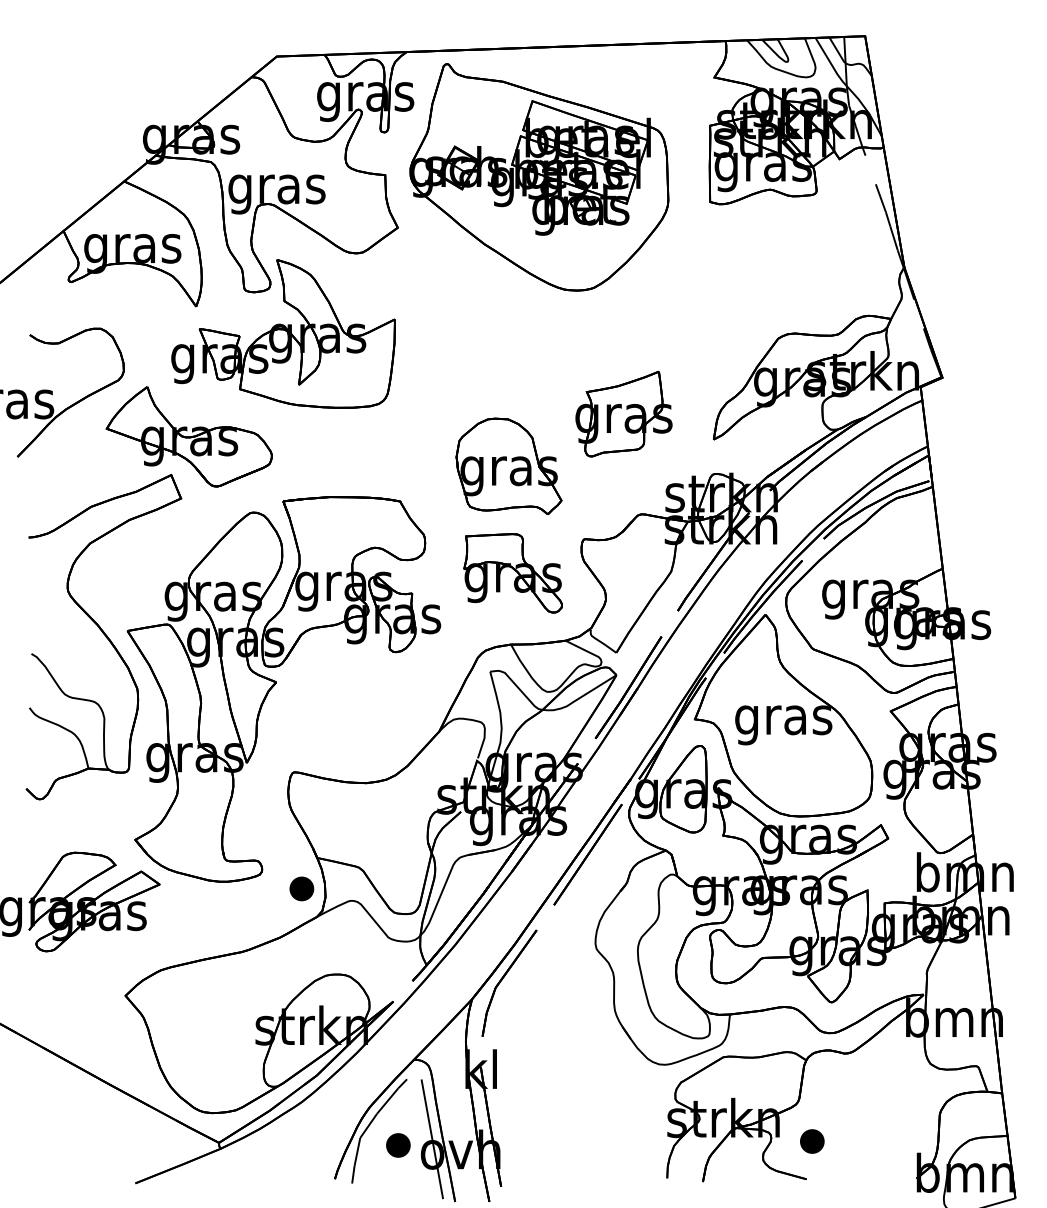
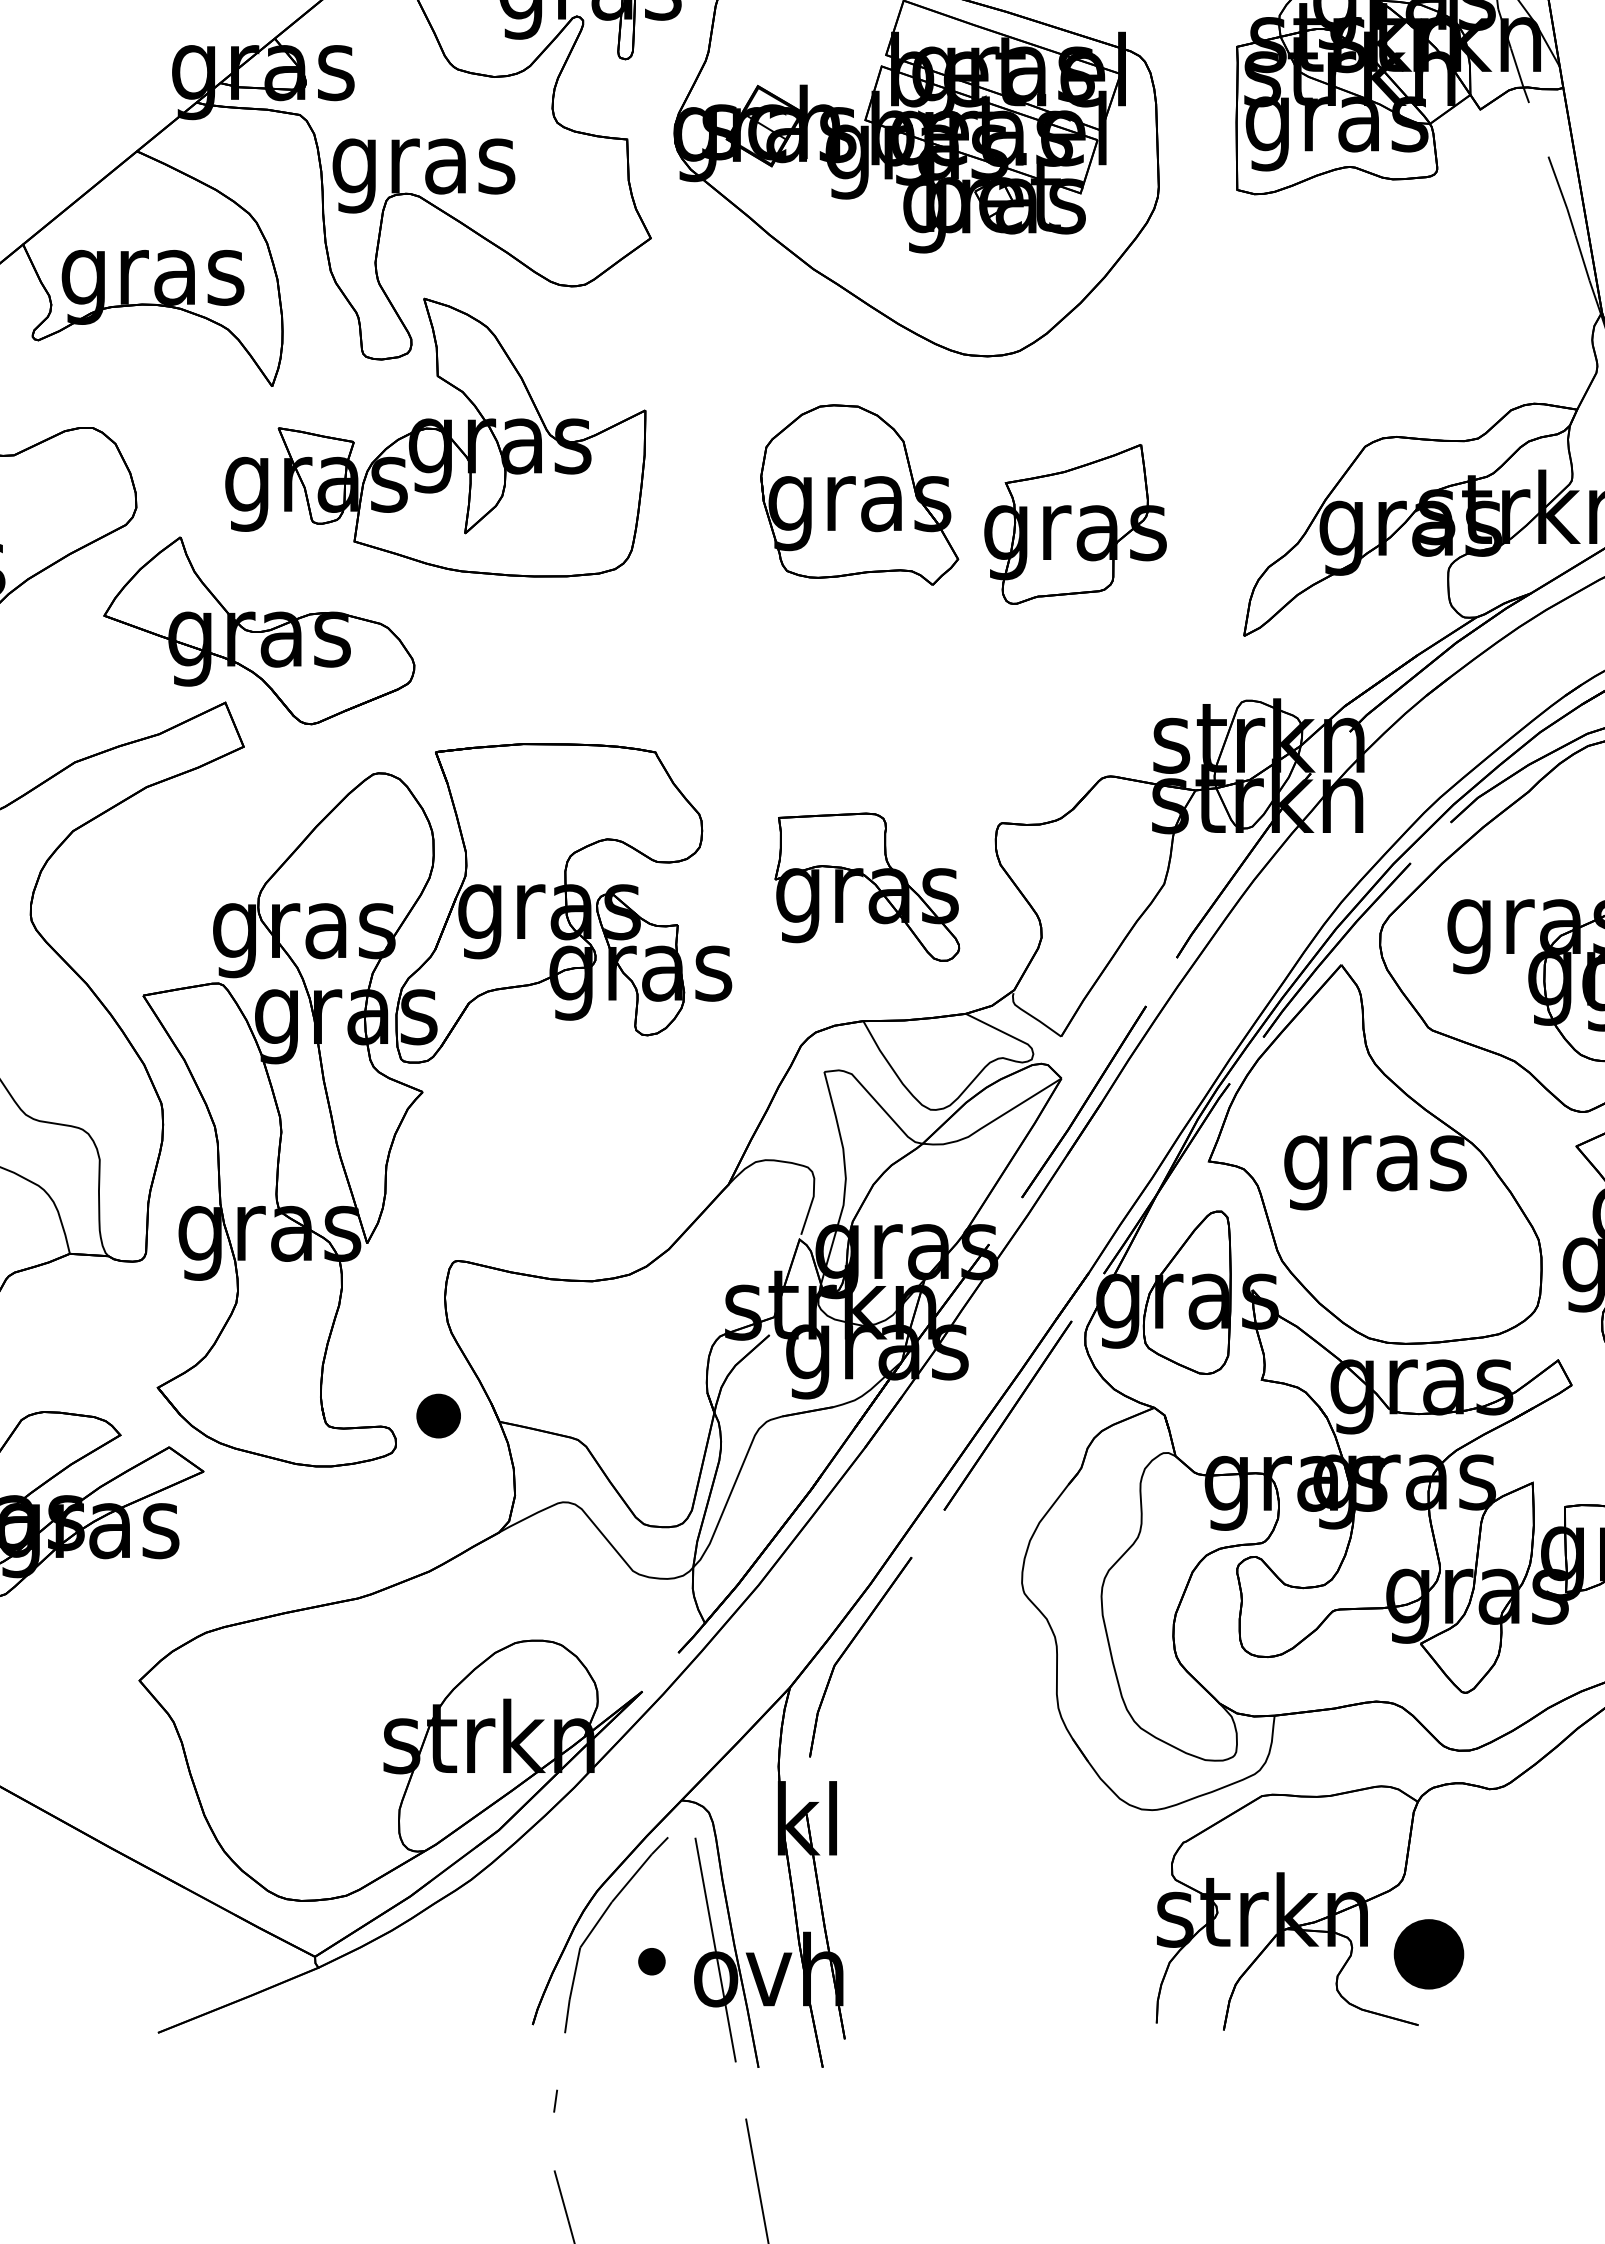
part: (623, 413) -> (1074, 523), moved
part: (508, 465) -> (858, 493), moved
part: (301, 888) -> (437, 1415), moved
part: (812, 1141) -> (1429, 1954), size x1.6
part: (398, 1145) -> (652, 1961), size x0.6

